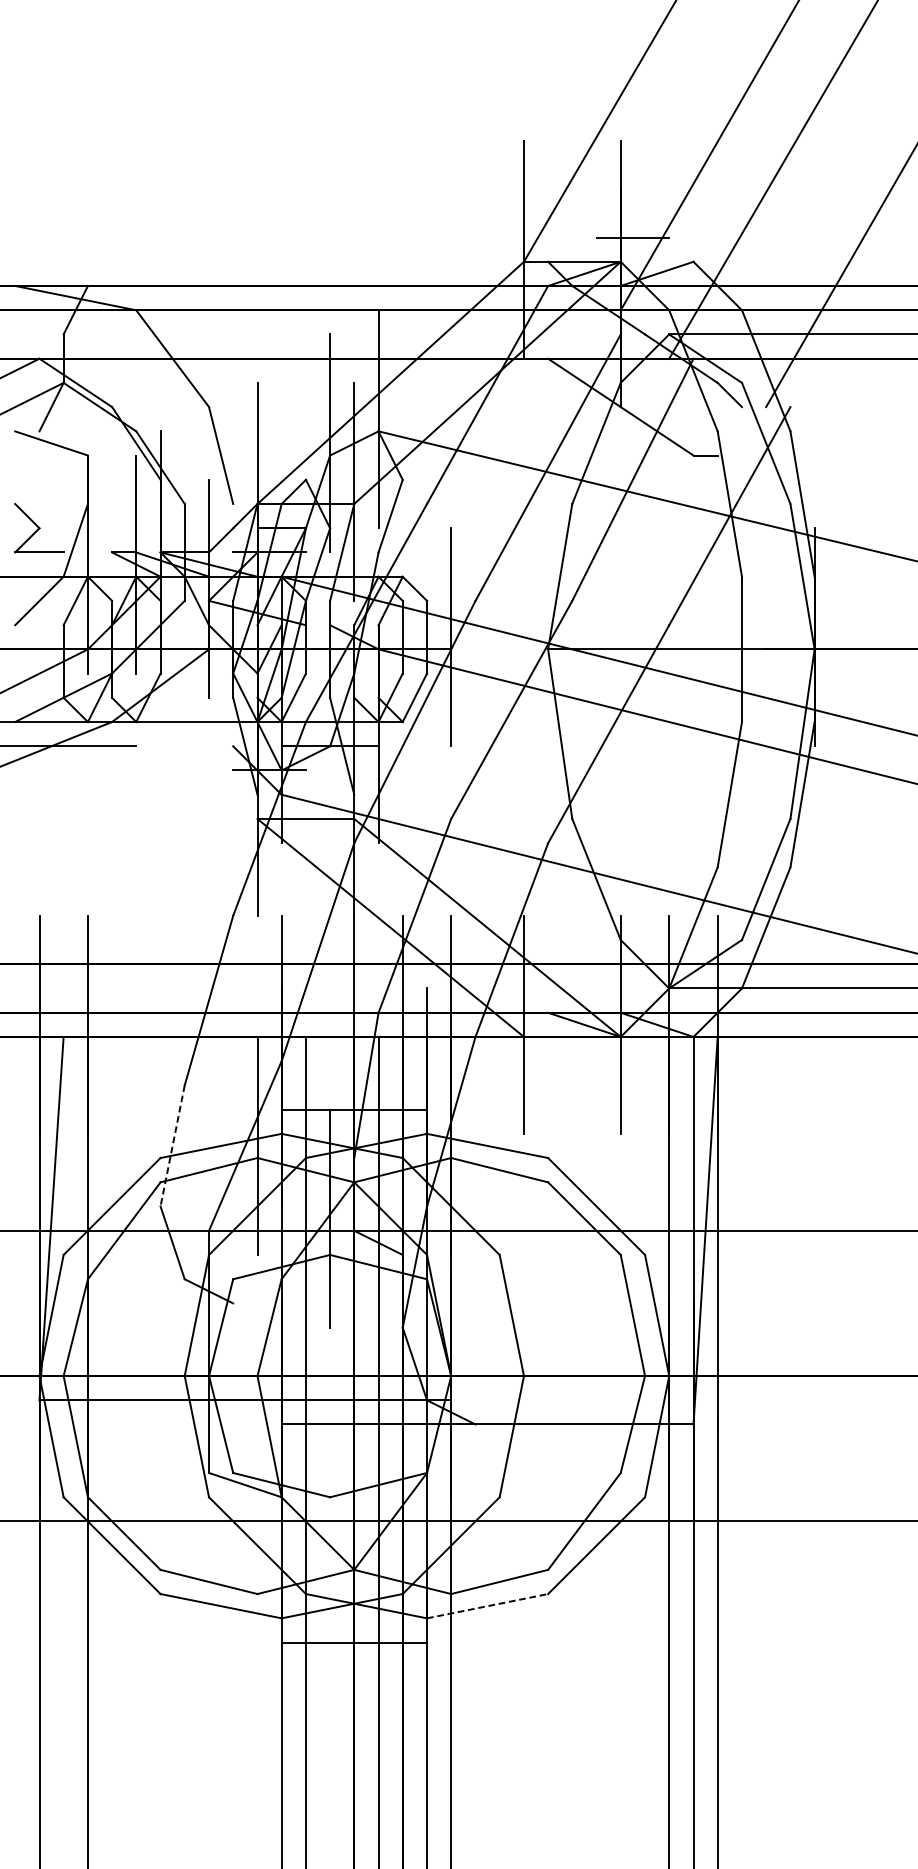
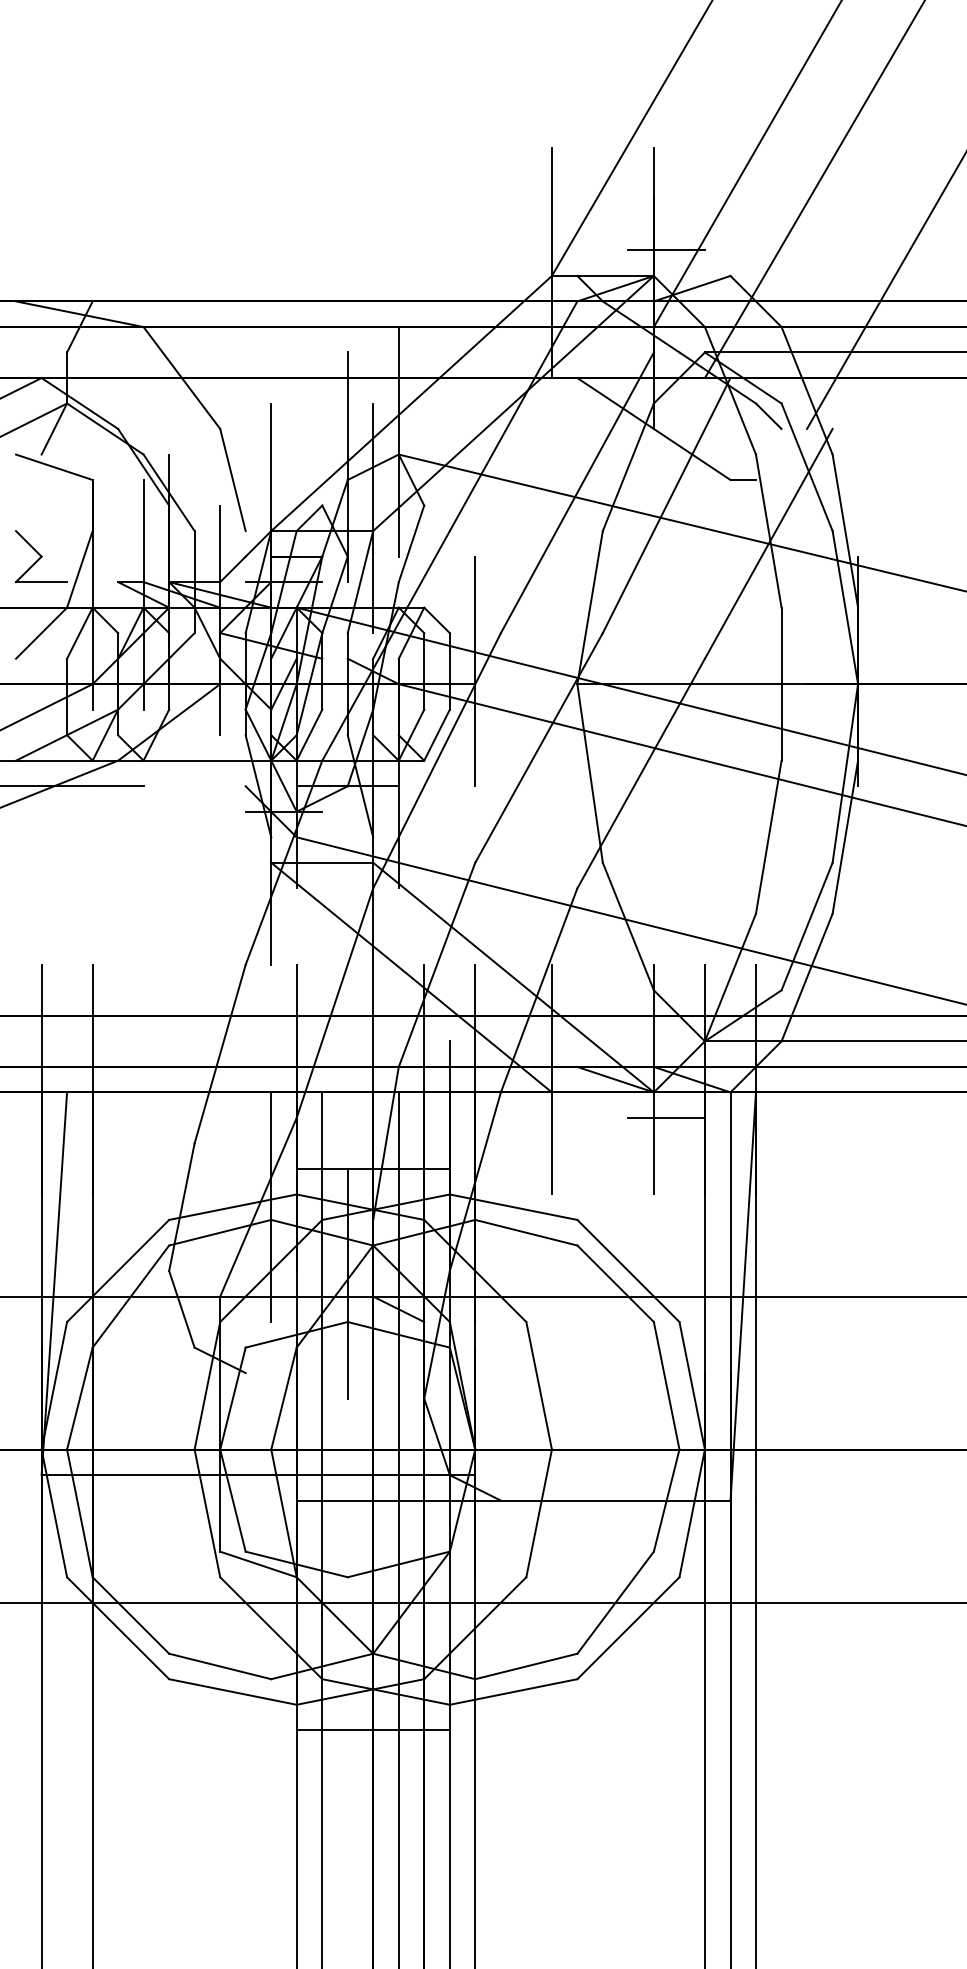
line: (632, 1061) -> (666, 1118), added
line: (172, 1146) -> (181, 1207), dashed -> solid
line: (488, 1605) -> (514, 1691), dashed -> solid

